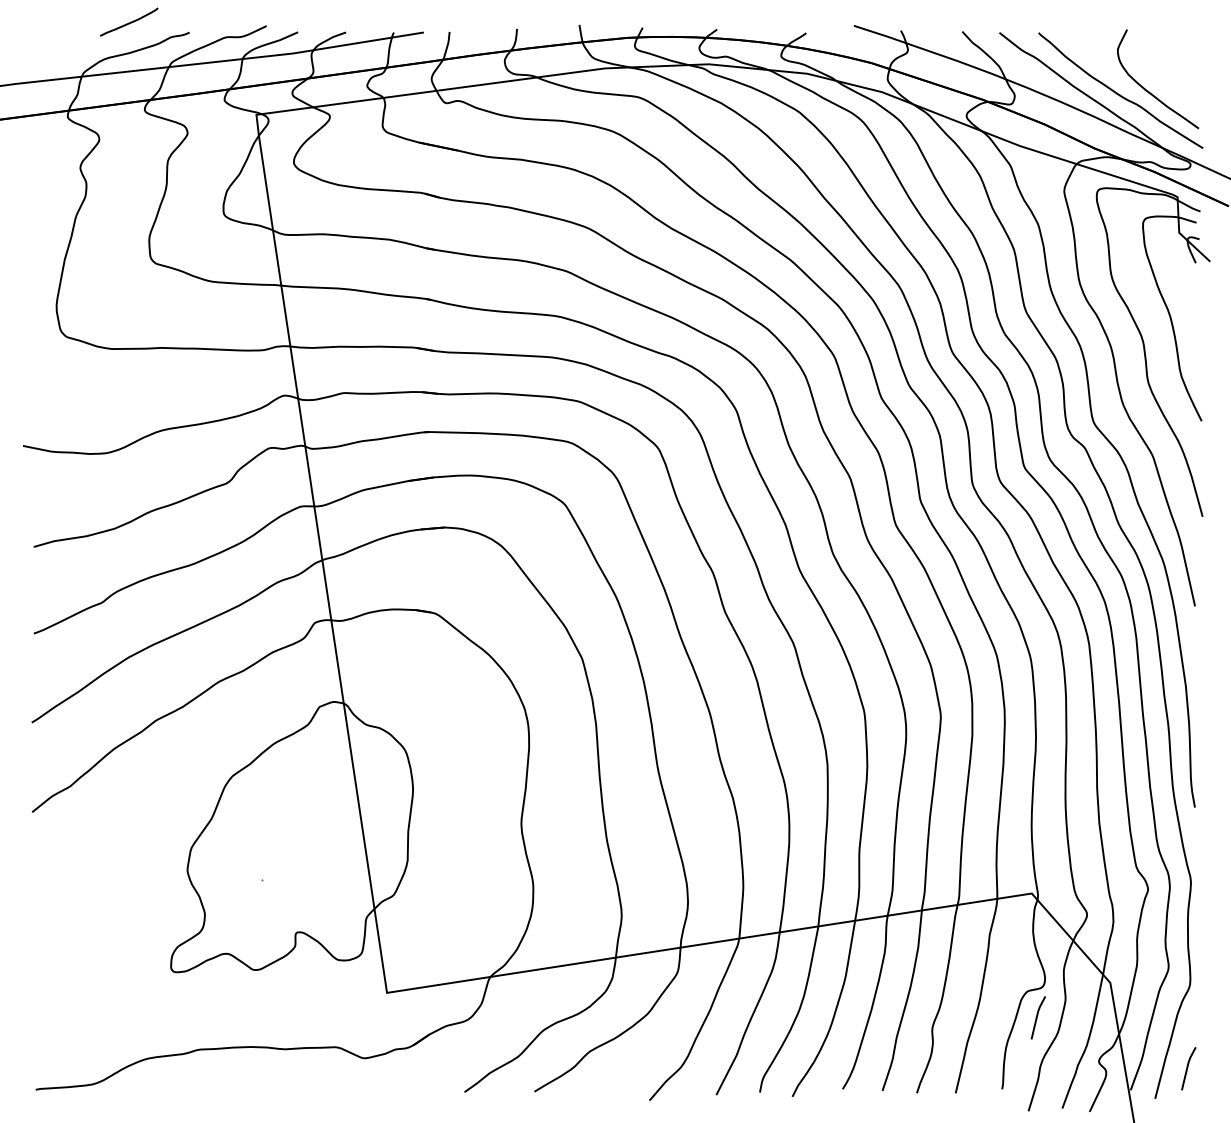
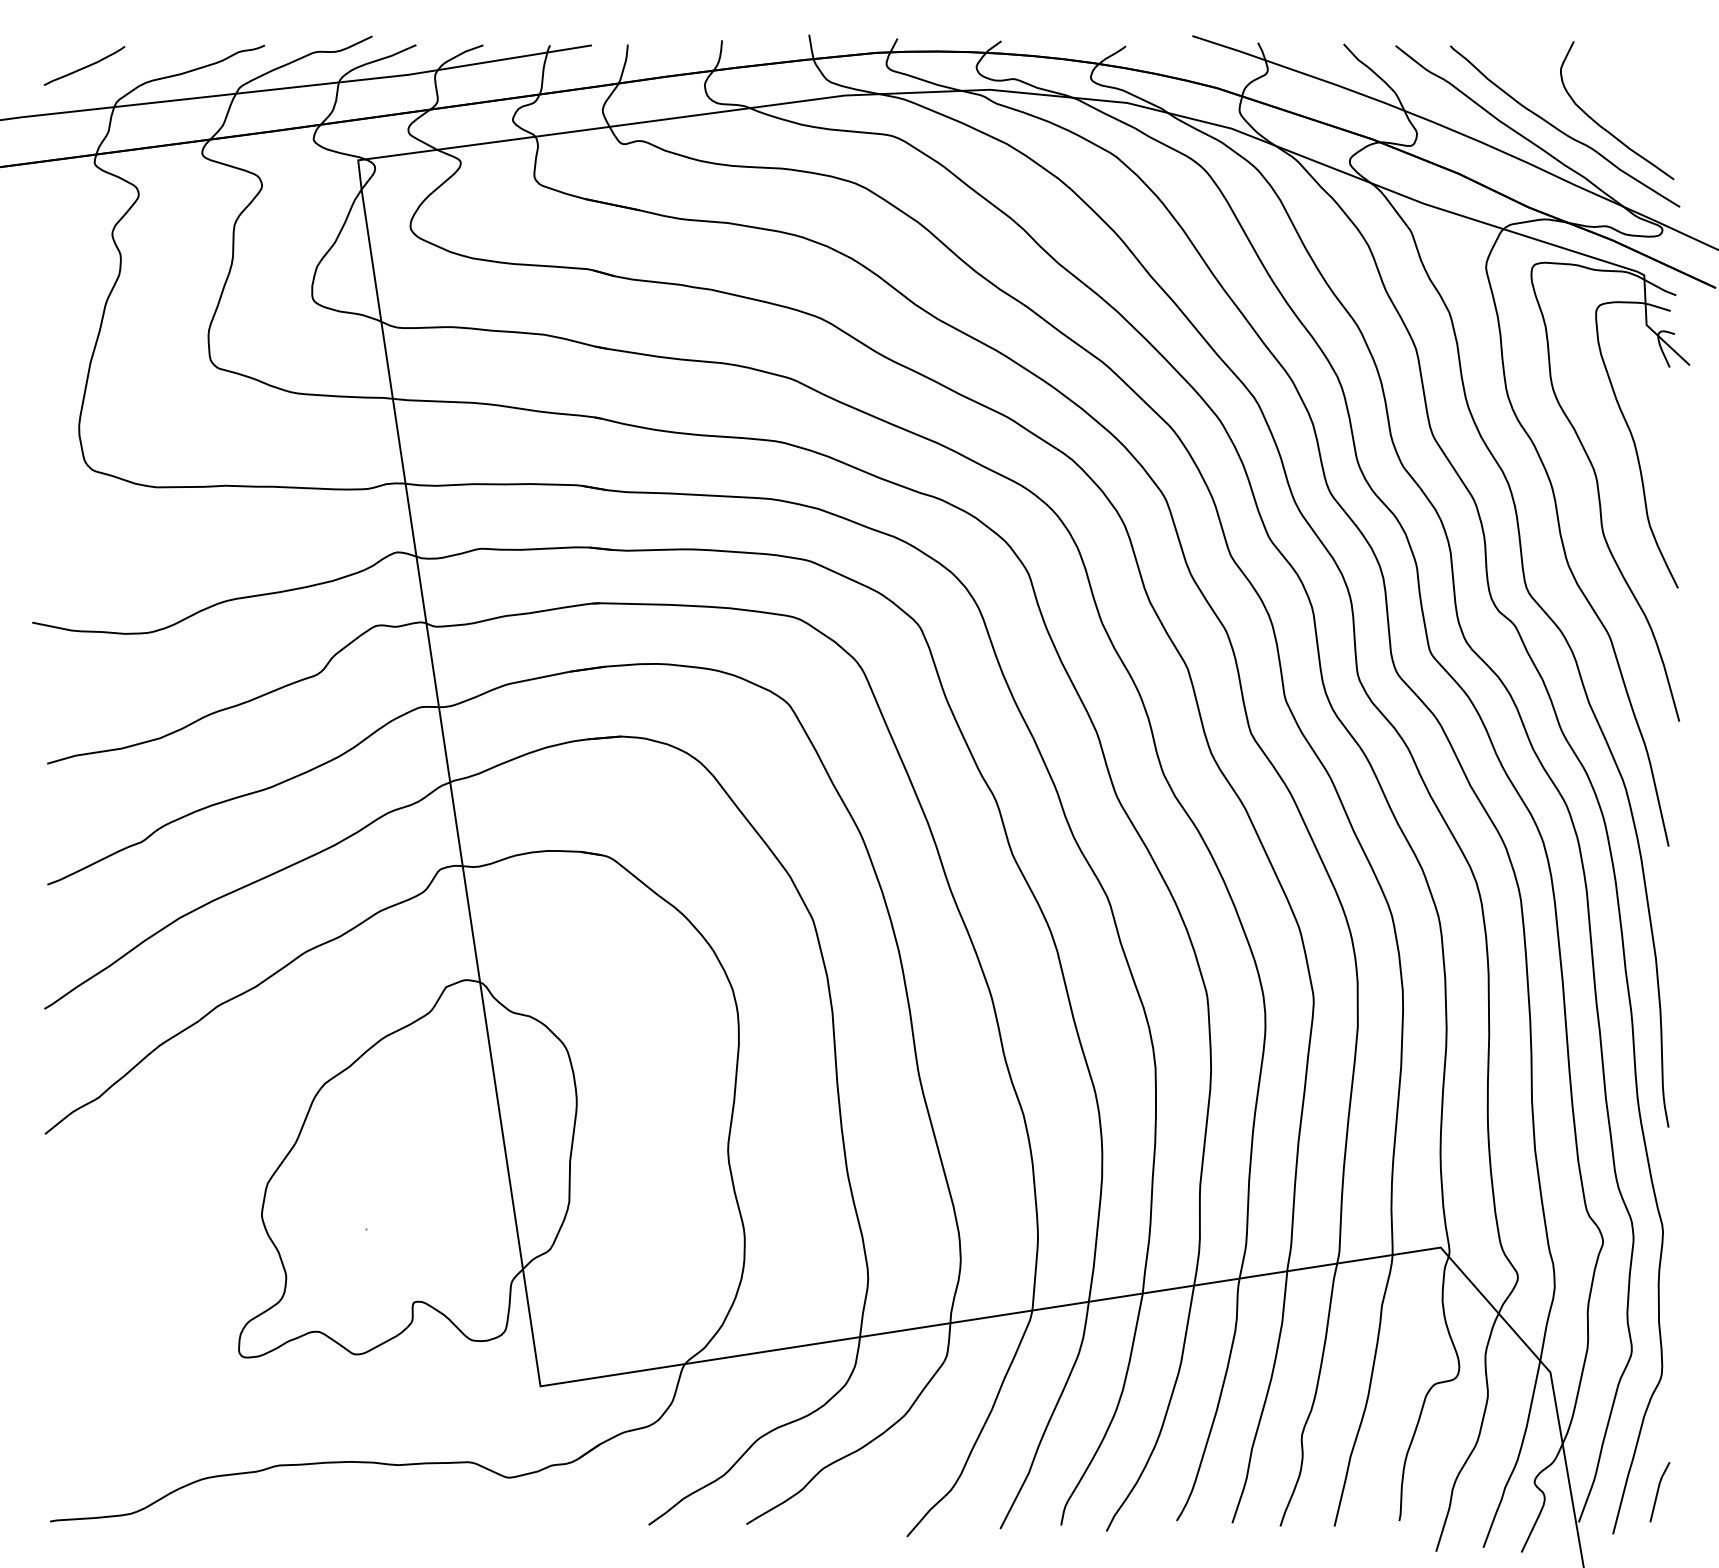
curve: (129, 22) -> (84, 66), moved
line: (1037, 1018) -> (1448, 1421), removed

